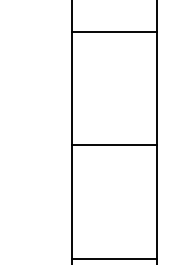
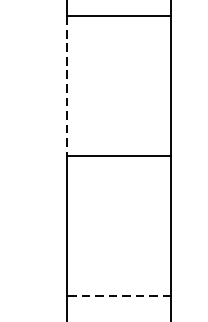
line: (71, 88) -> (66, 86), solid -> dashed
line: (114, 258) -> (119, 295), solid -> dashed

